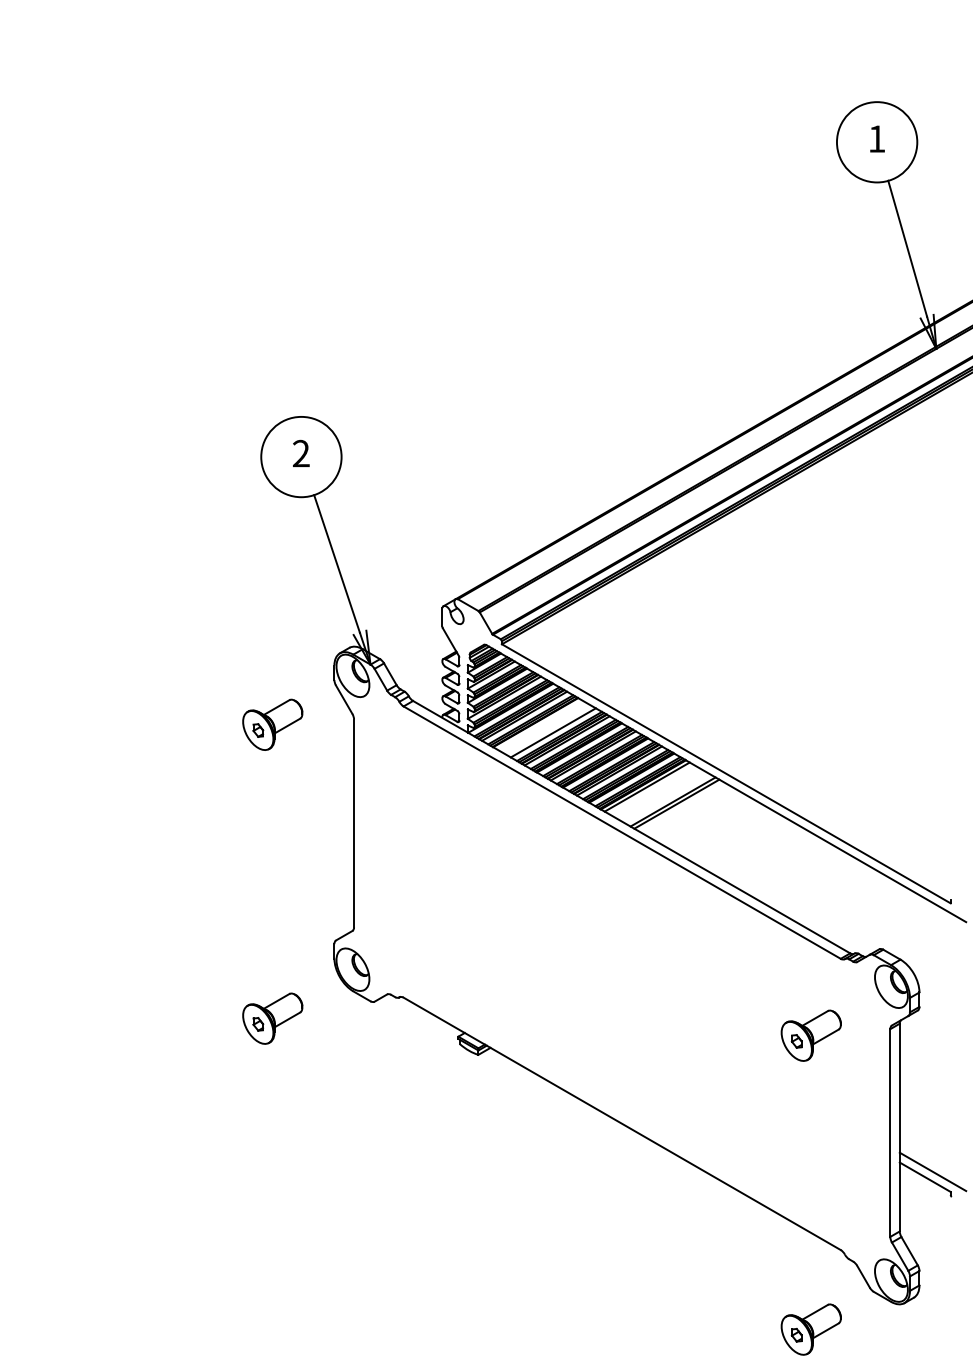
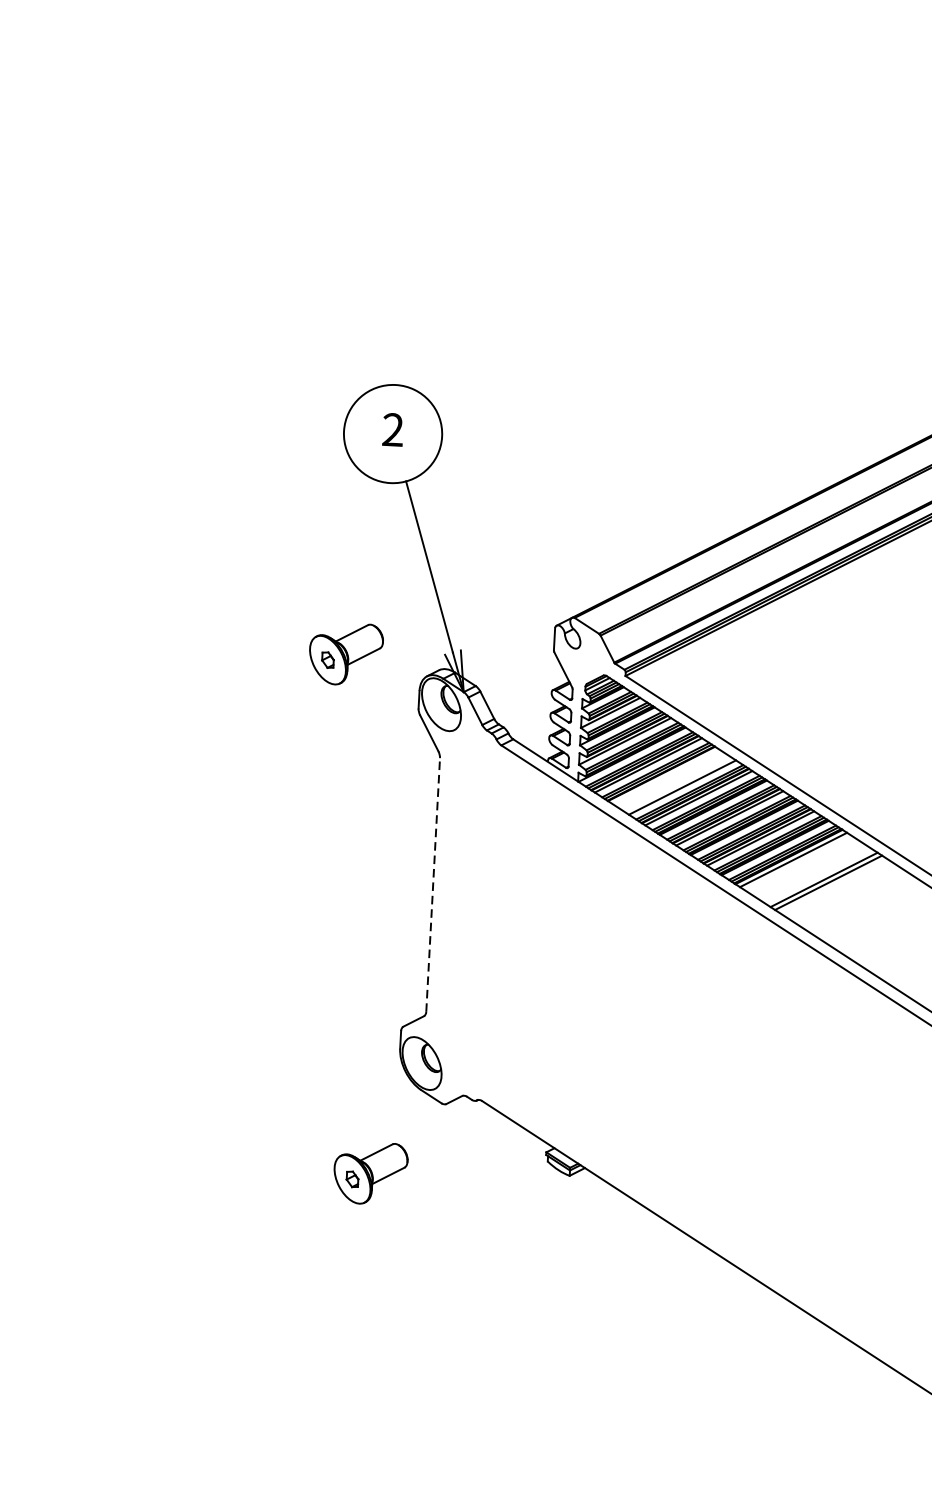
part: (272, 724) -> (345, 653), moved
line: (354, 823) -> (433, 885), solid -> dashed
part: (272, 1018) -> (370, 1173), moved

